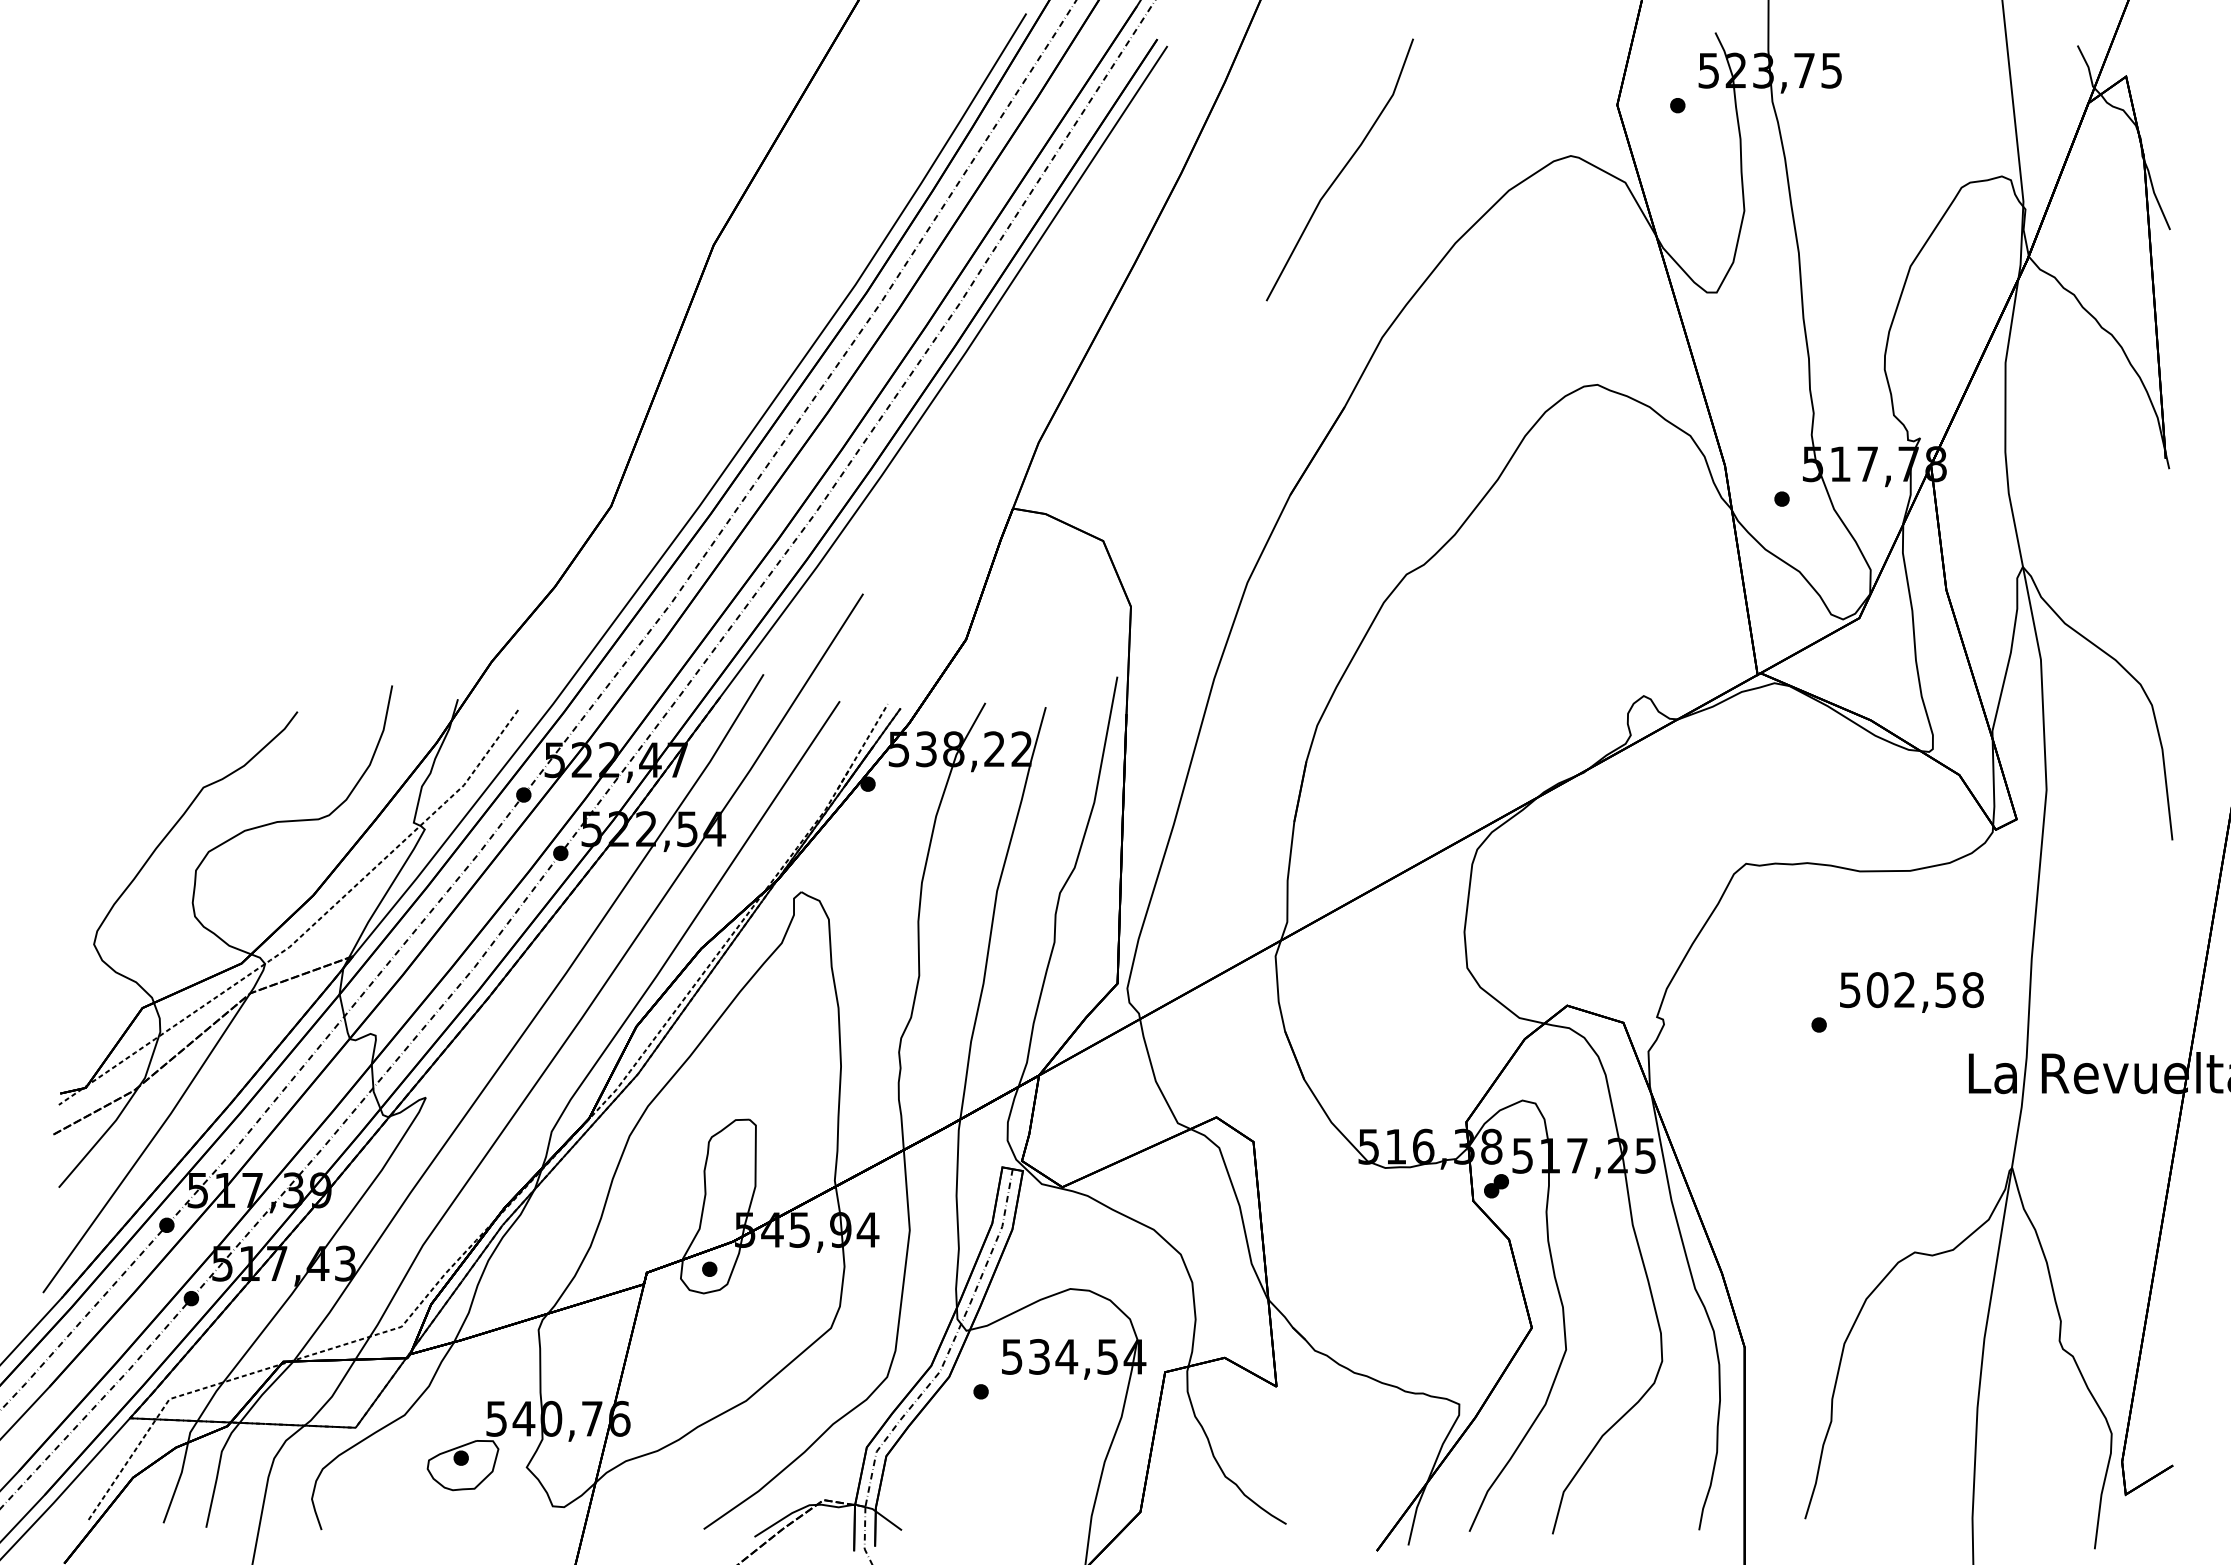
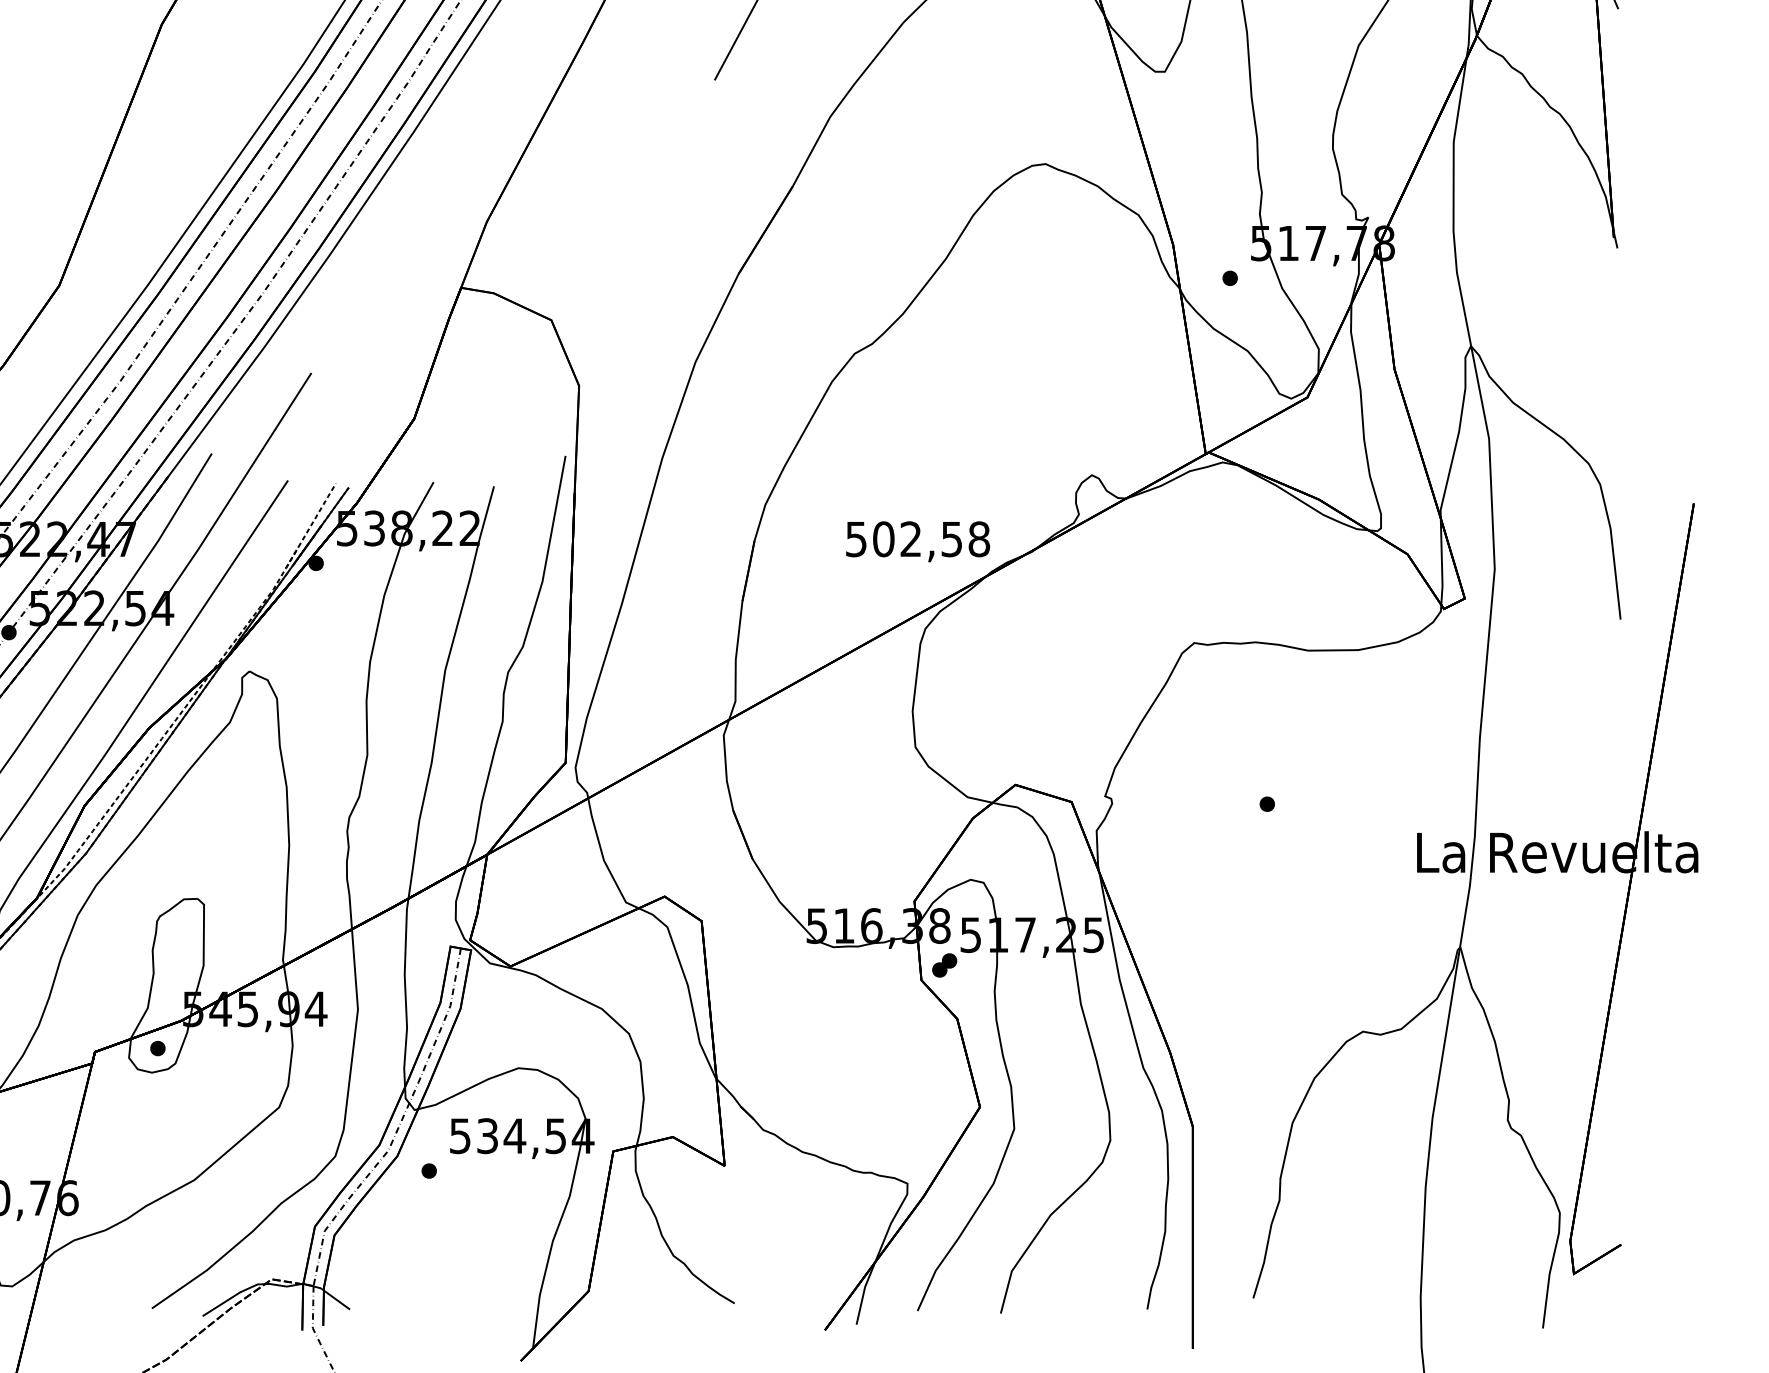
text: (1911, 992) -> (917, 541), moved

